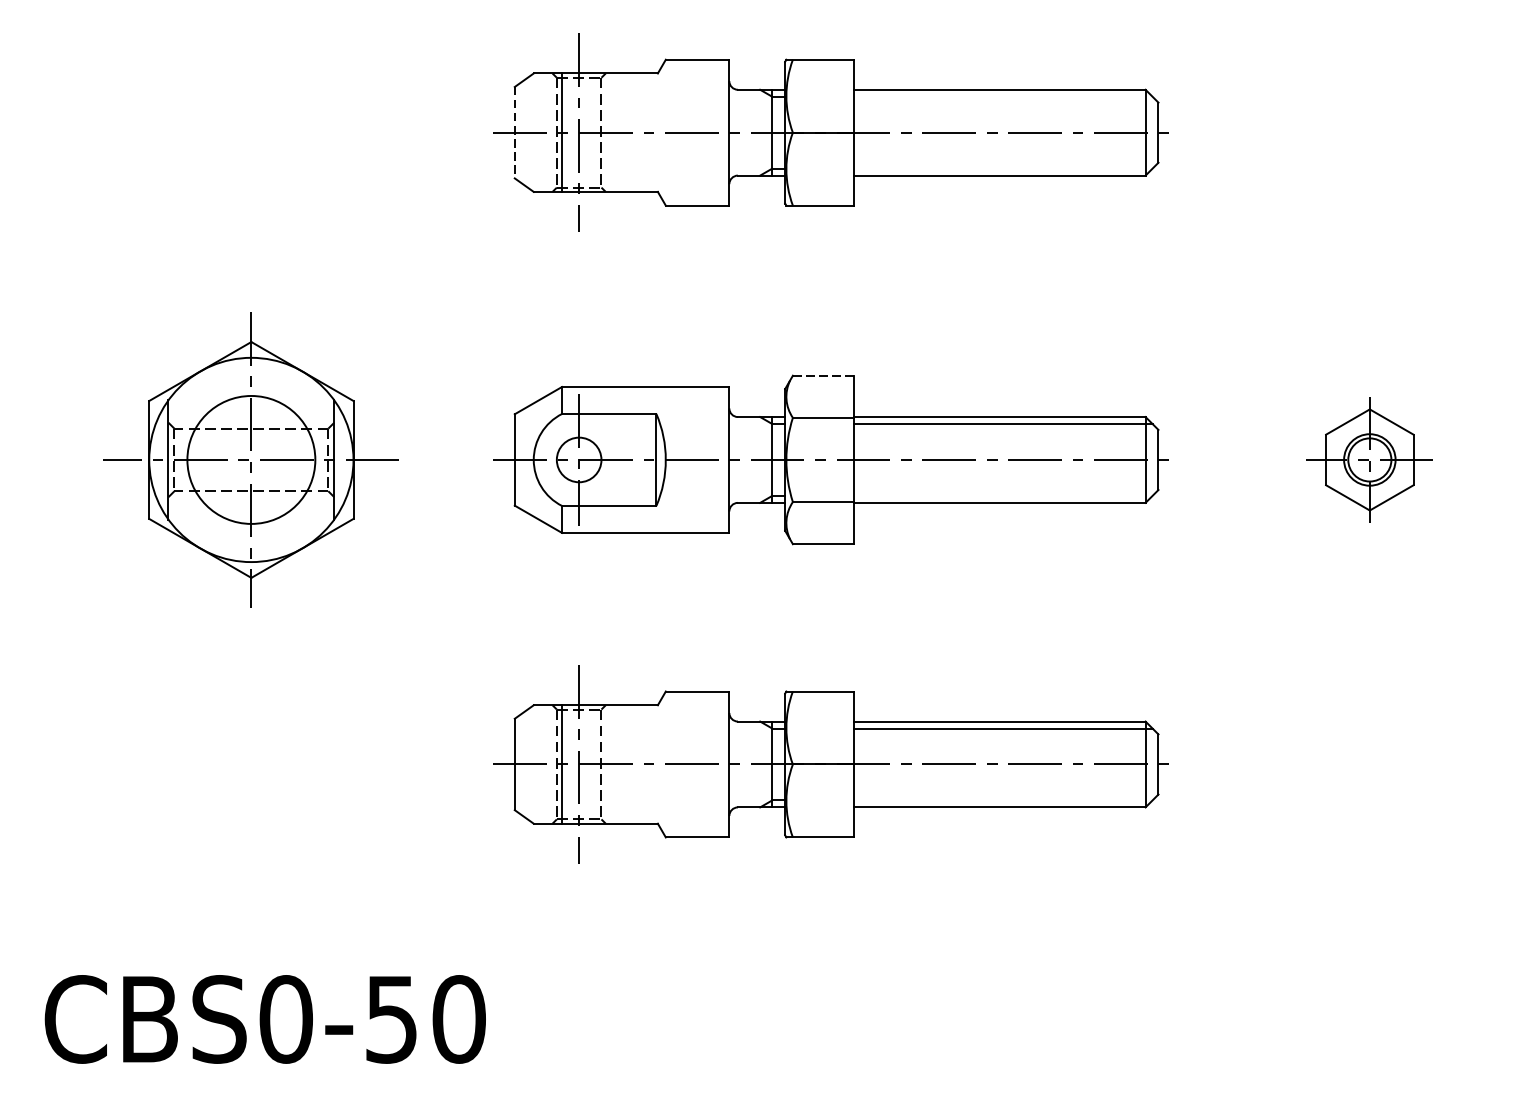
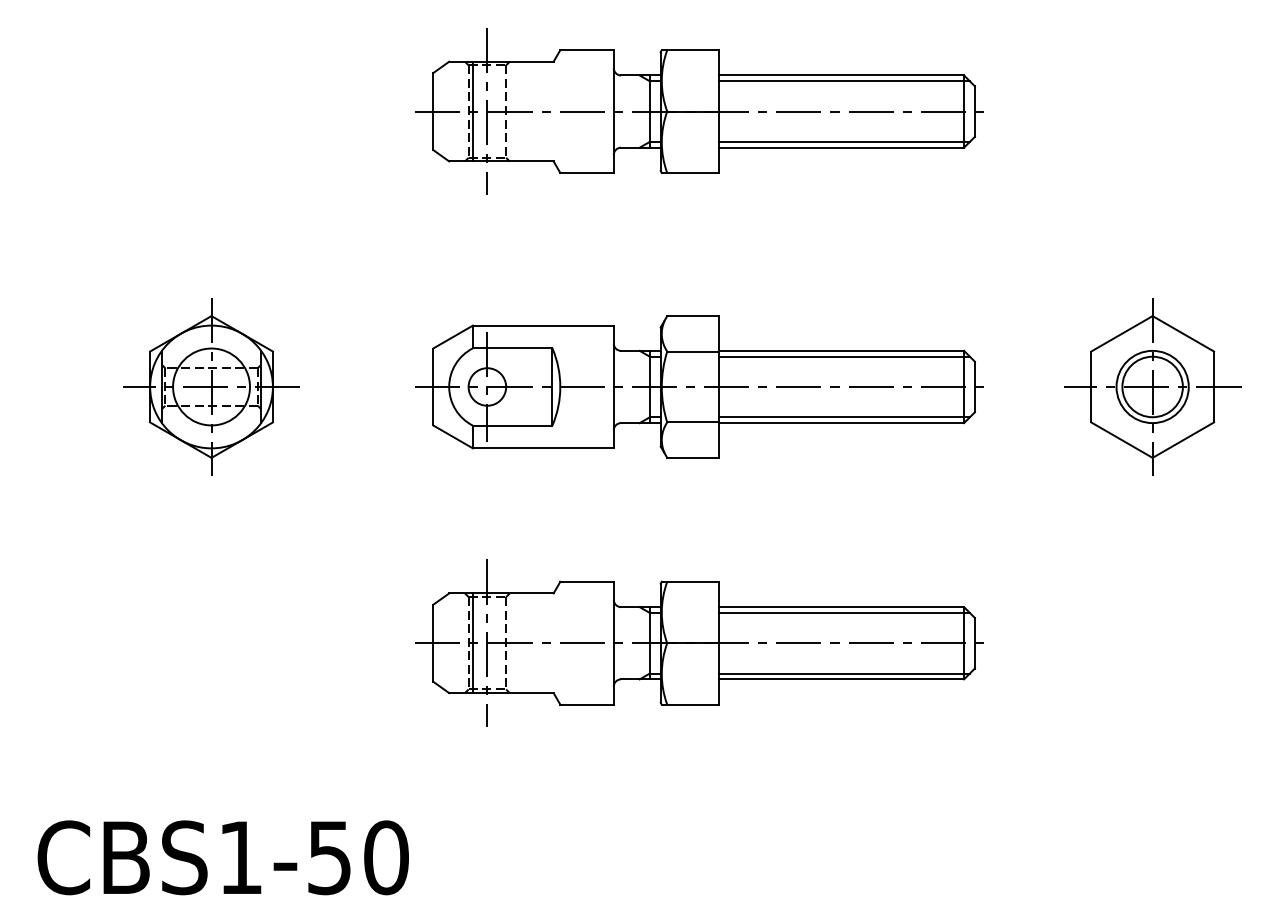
line: (1002, 96) -> (843, 81), added
line: (515, 133) -> (433, 112), dashed -> solid
line: (1002, 168) -> (843, 141), added
line: (822, 376) -> (692, 316), dashed -> solid
part: (251, 459) -> (211, 386), size x0.71
part: (1369, 459) -> (1152, 386), size x1.67
line: (1002, 496) -> (843, 417), added
line: (1002, 800) -> (843, 673), added
text: (285, 1019) -> (240, 857), CBS0-50 -> CBS1-50

